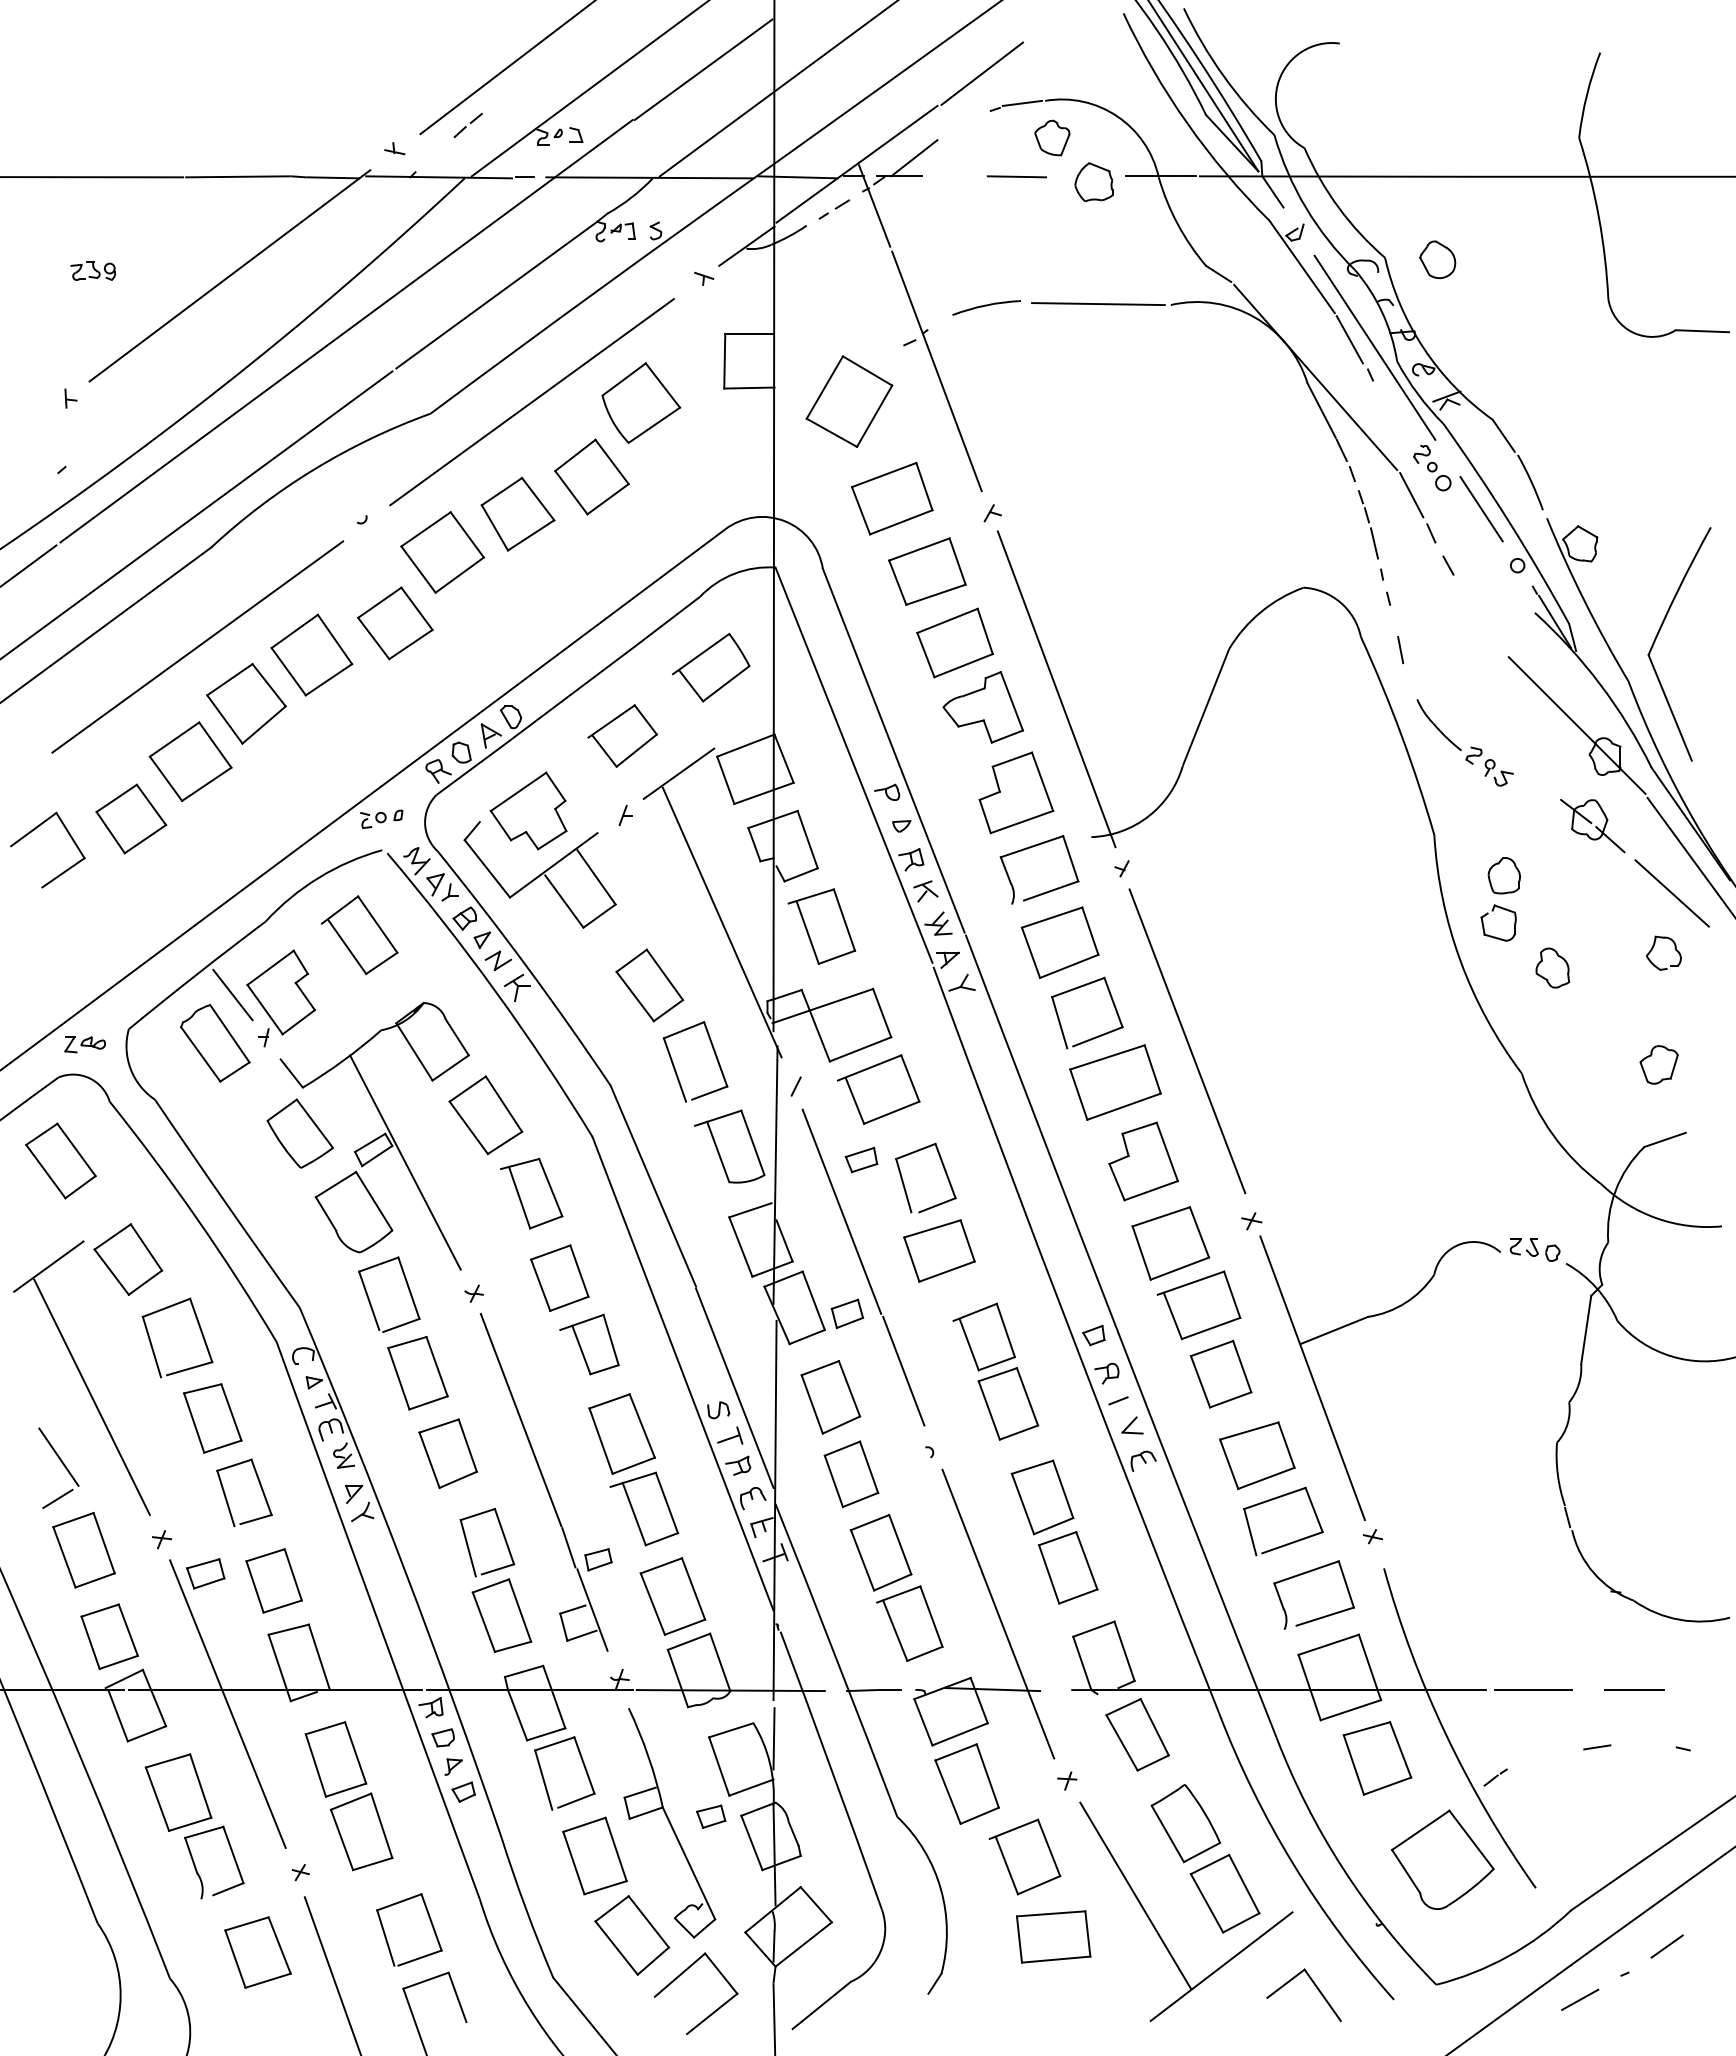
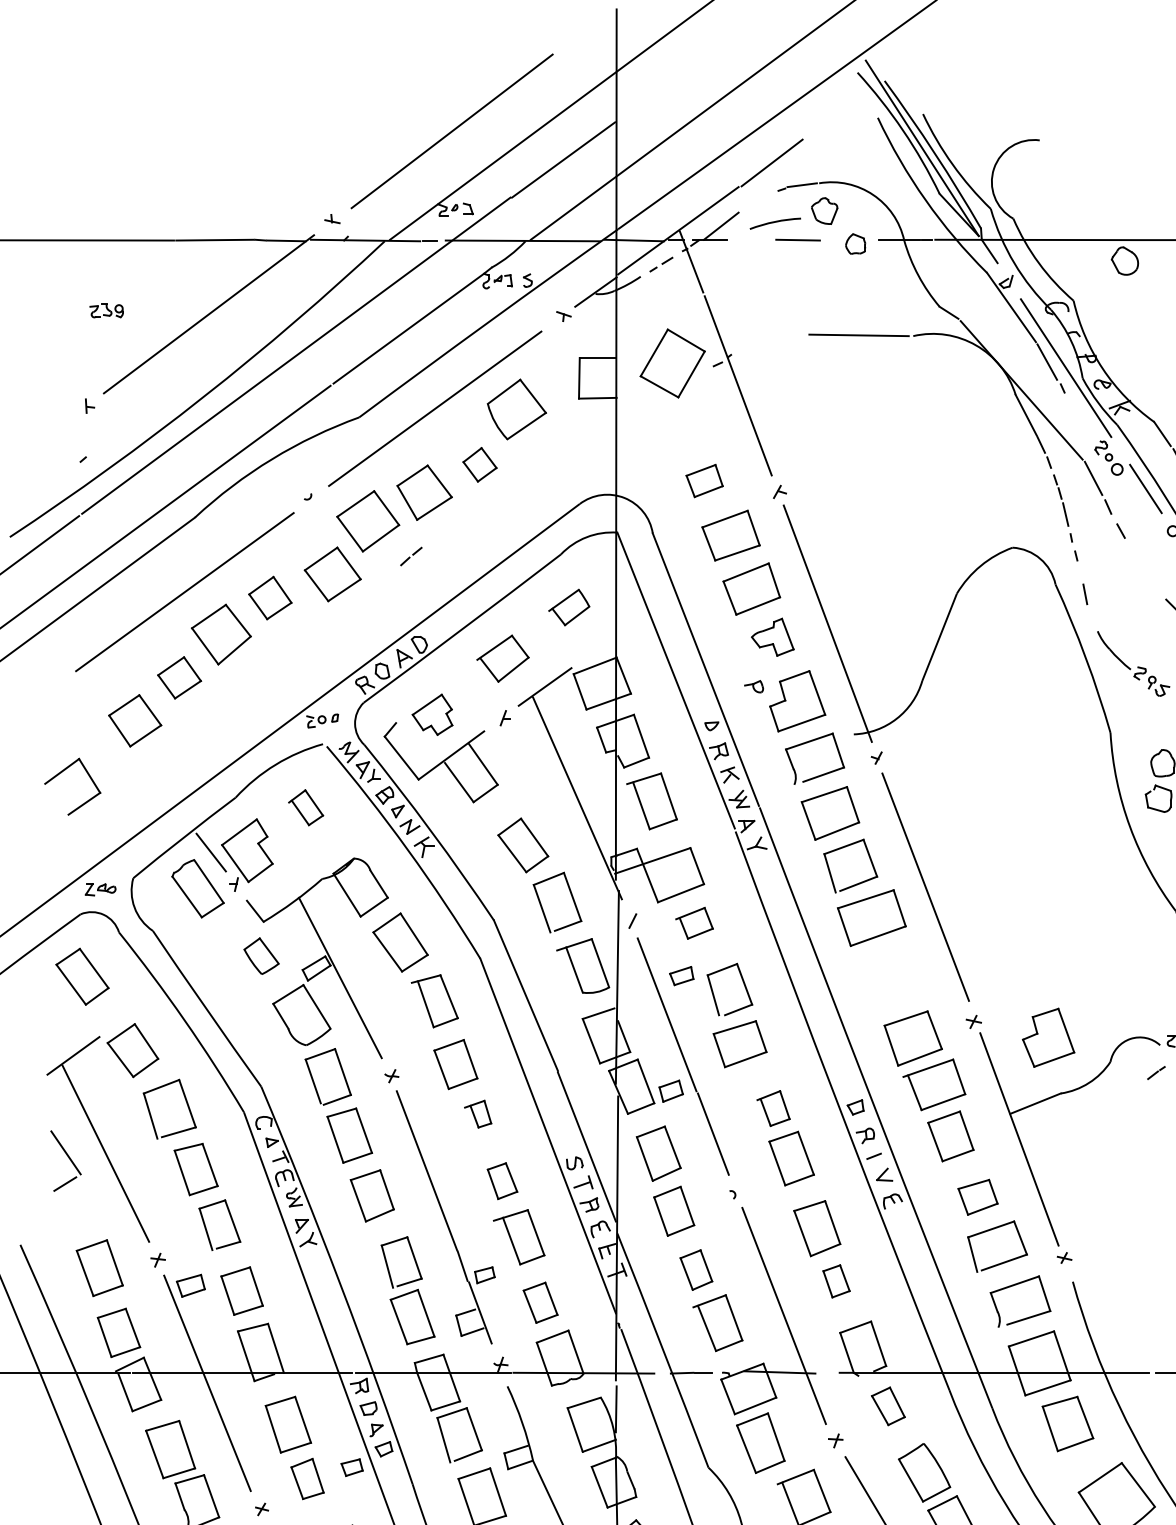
line: (466, 126) -> (410, 557), moved
part: (1093, 181) -> (855, 243), size x0.7
part: (1437, 259) -> (1124, 260), moved
arc: (986, 306) -> (775, 222), moved
part: (849, 401) -> (672, 363), moved
part: (591, 476) -> (479, 464), size x0.6
part: (891, 498) -> (704, 480), size x0.6
part: (311, 654) -> (270, 597), size x0.7
part: (711, 667) -> (569, 607), size x0.7
part: (982, 707) -> (772, 637), size x0.7
part: (190, 761) -> (179, 677), size x0.7
part: (887, 791) -> (754, 686), moved
part: (528, 810) -> (432, 714), size x0.7
part: (34, 830) -> (62, 772), moved
part: (359, 934) -> (305, 807), size x0.6
part: (878, 1089) -> (694, 923), size x0.6
part: (299, 1133) -> (261, 956), size x0.7
part: (1143, 1161) -> (1048, 1037), moved
part: (983, 1336) -> (773, 1108), size x0.7
part: (589, 1344) -> (478, 1114), size x0.6
part: (621, 1433) -> (502, 1180), size x0.6
part: (1257, 1455) -> (978, 1197), size x0.7
part: (58, 1467) -> (65, 1160), moved
part: (880, 1552) -> (695, 1269), size x0.7
part: (1068, 1567) -> (836, 1281), size x0.6
part: (672, 1596) -> (540, 1302), size x0.7
part: (1137, 1734) -> (888, 1406), size x0.7
line: (1495, 1777) -> (1156, 1072), moved
part: (711, 1816) -> (352, 1467), moved
part: (361, 1831) -> (307, 1478), size x0.7

